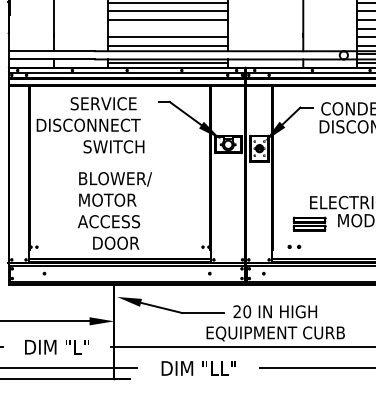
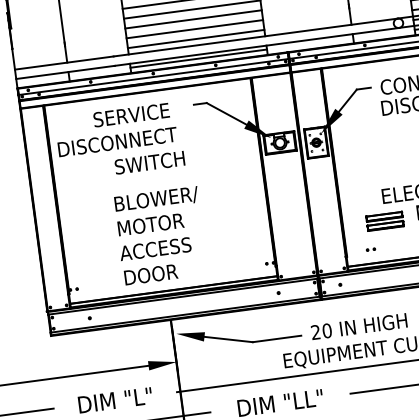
line: (167, 28) -> (192, 19), added
text: (116, 242) -> (151, 273), moved
part: (293, 246) -> (370, 249), size x0.62

